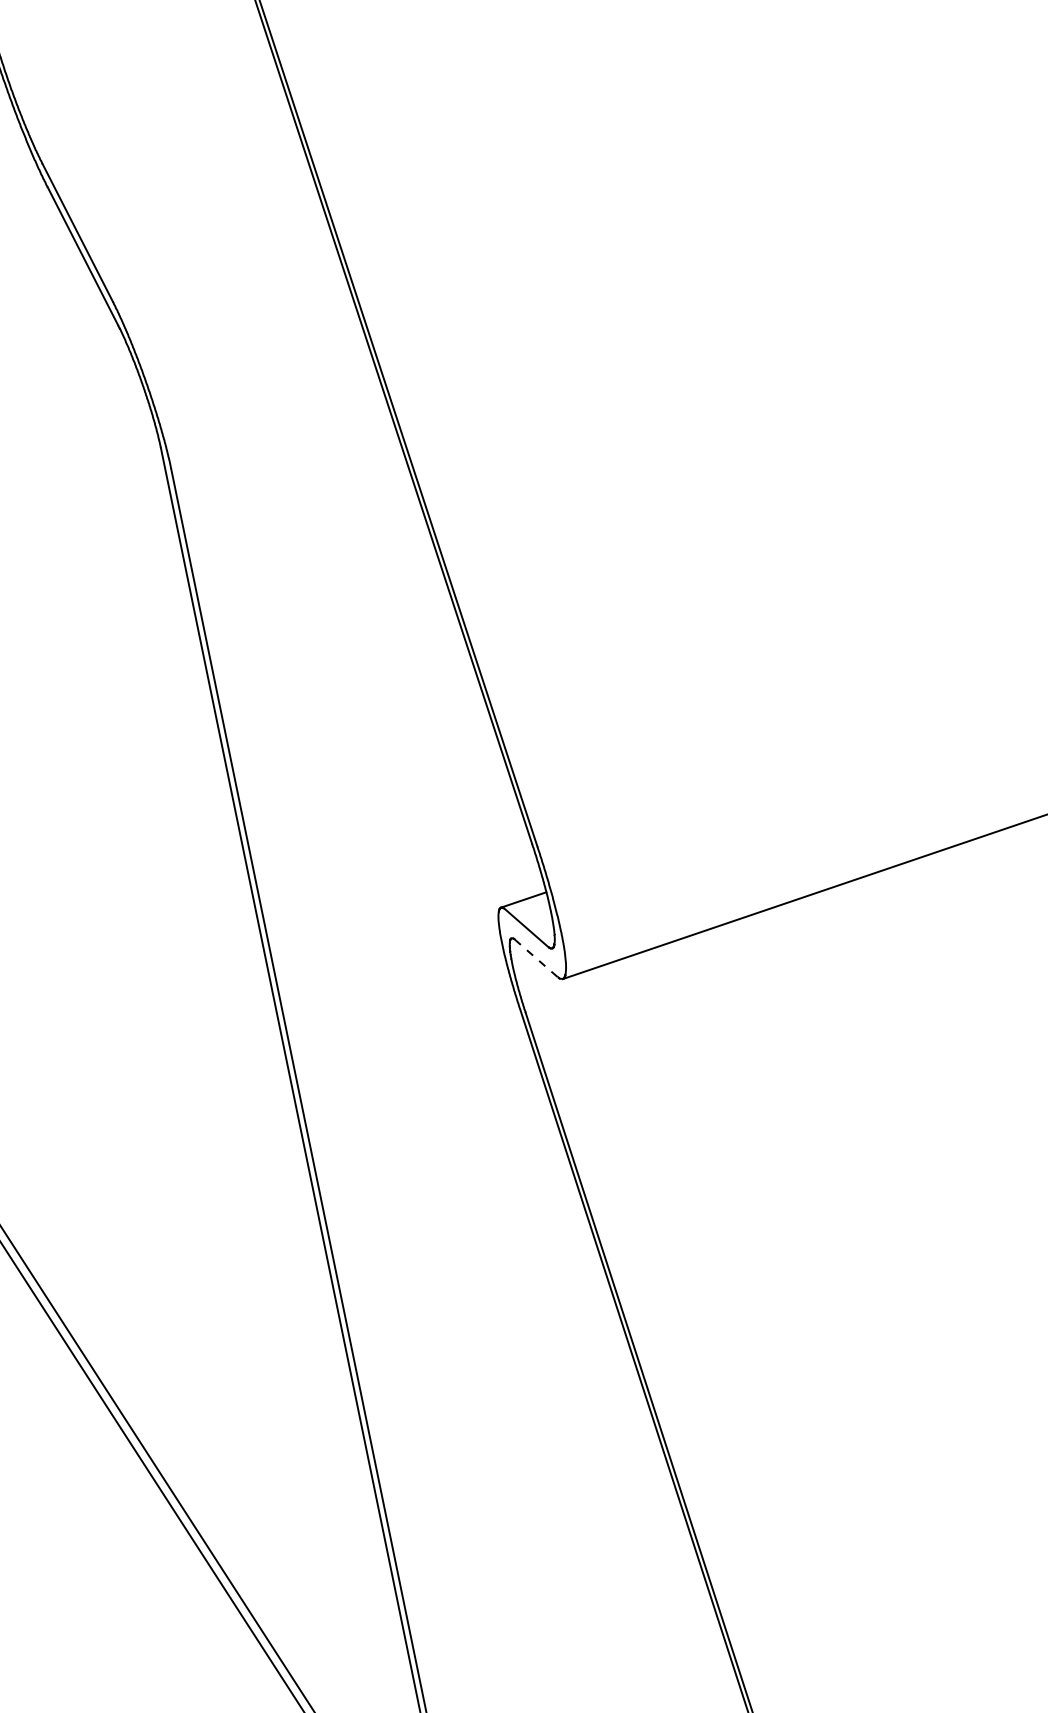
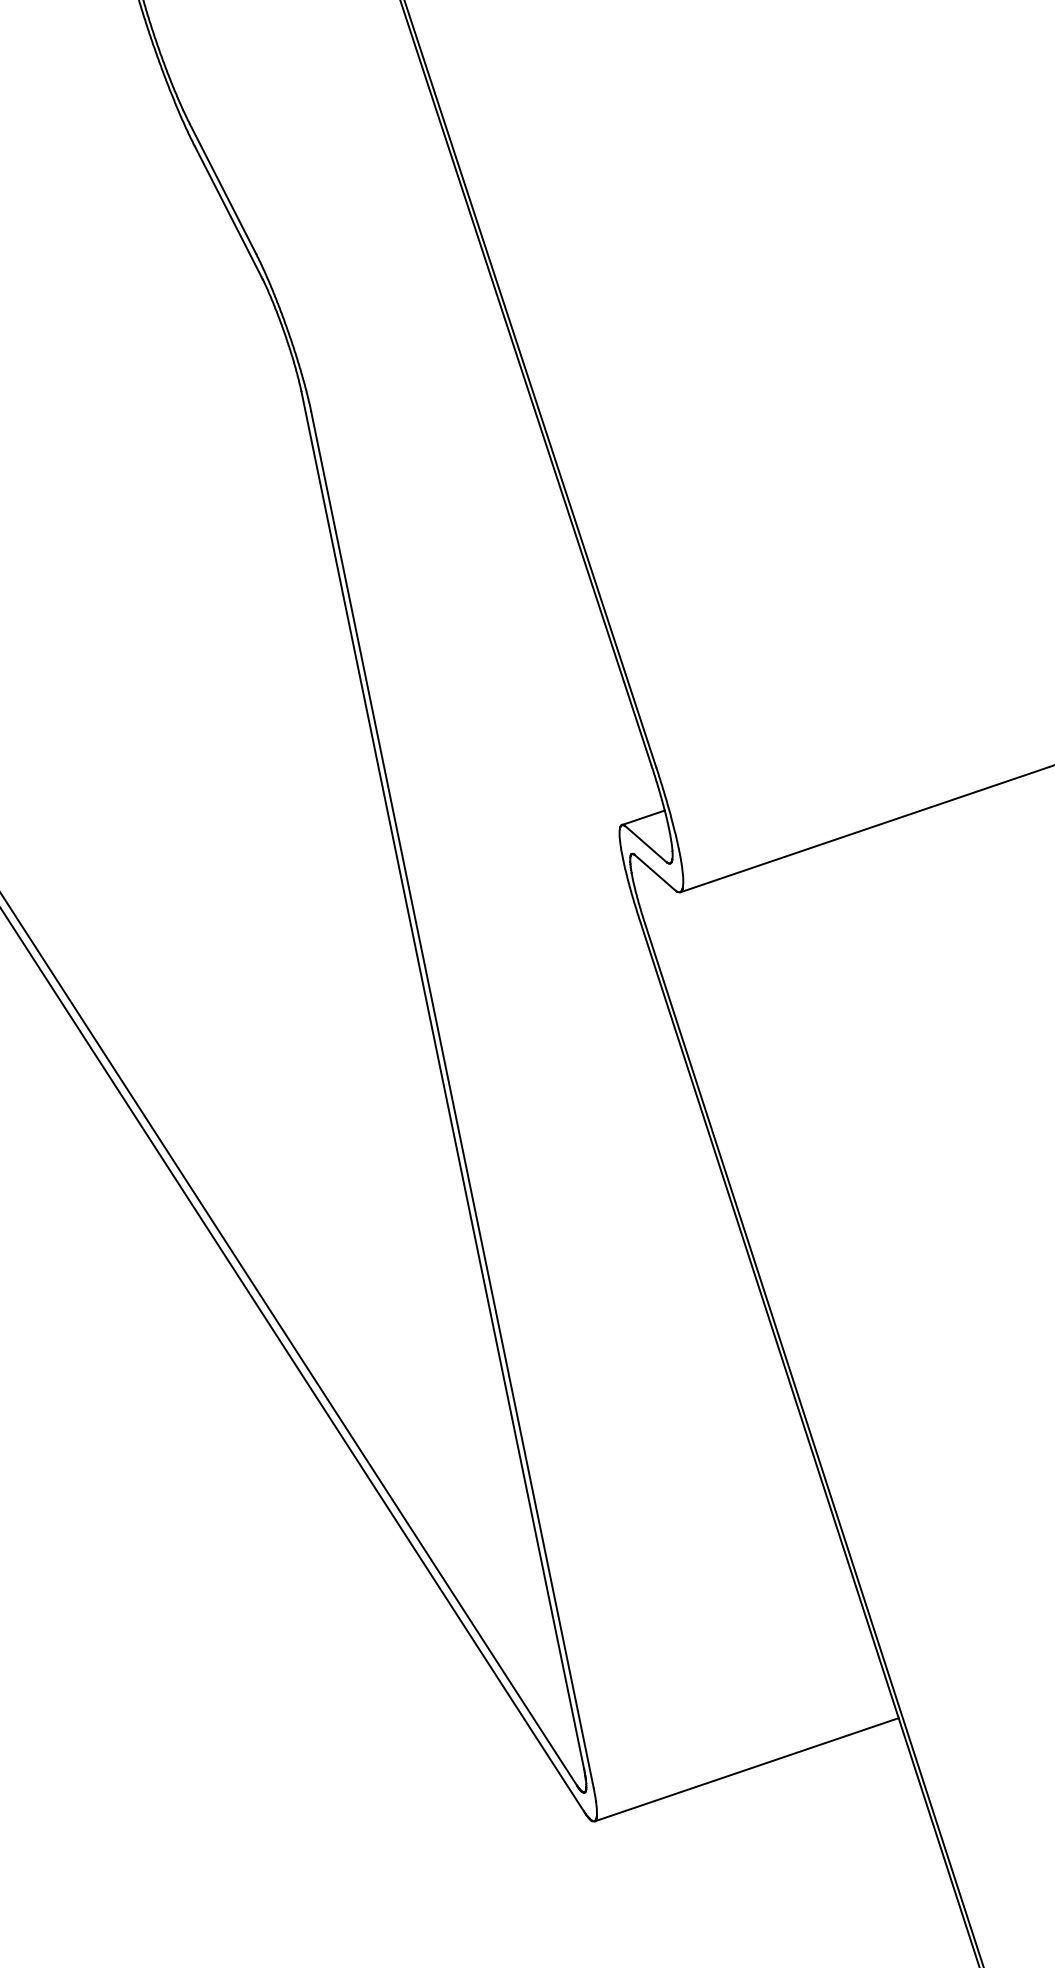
line: (536, 957) -> (655, 872), dashed -> solid

